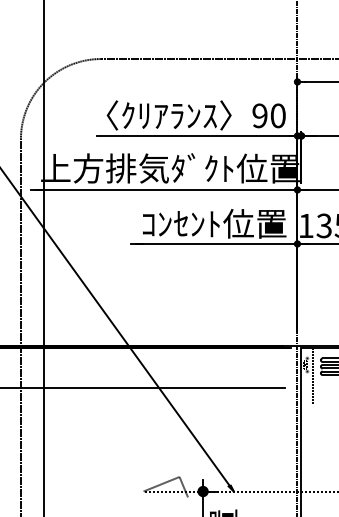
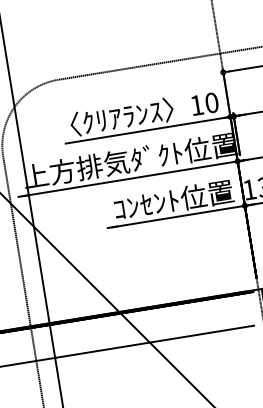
text: (259, 115) -> (196, 105), 90 -> 10

